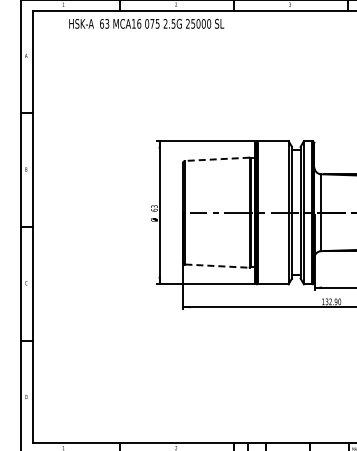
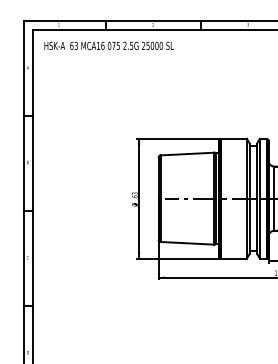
text: (146, 23) -> (109, 45), moved
line: (217, 159) -> (187, 154), dashed -> solid
line: (218, 266) -> (188, 243), dashed -> solid

